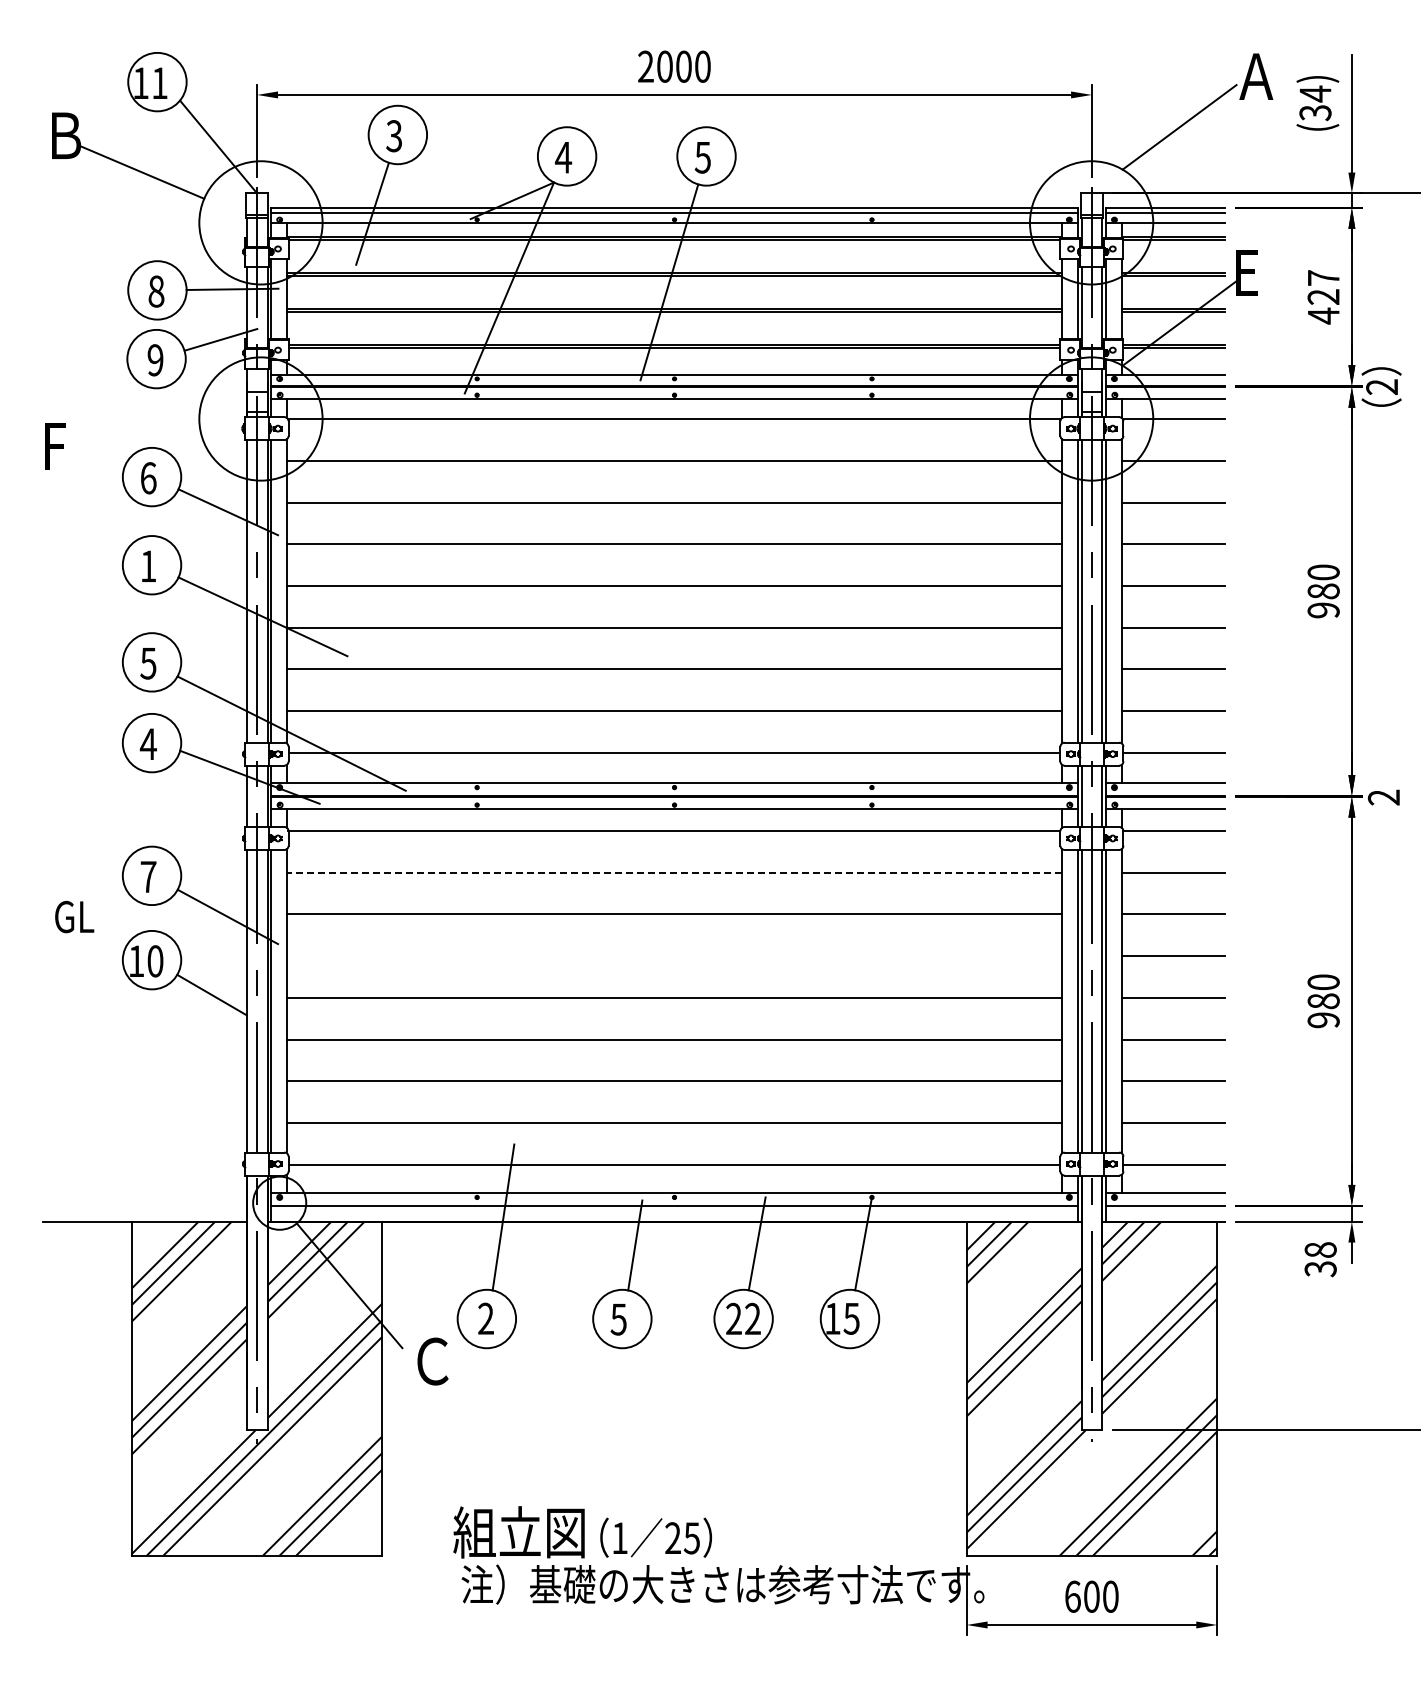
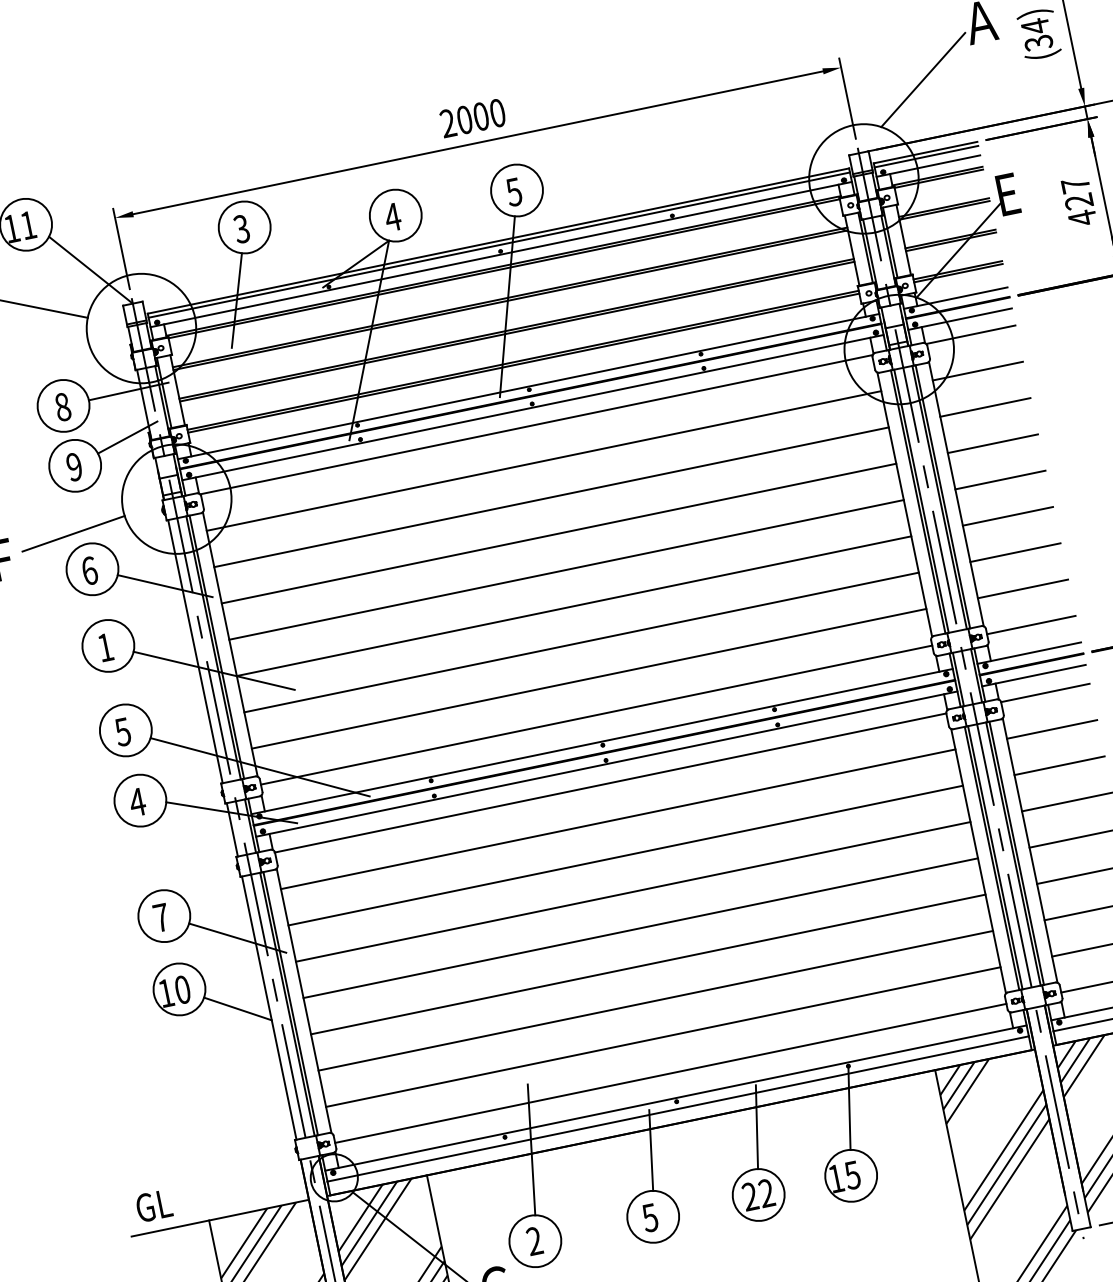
line: (138, 433) -> (72, 533), added
line: (674, 872) -> (618, 819), dashed -> solid
text: (74, 917) -> (154, 1206), moved
line: (674, 956) -> (633, 892), added

